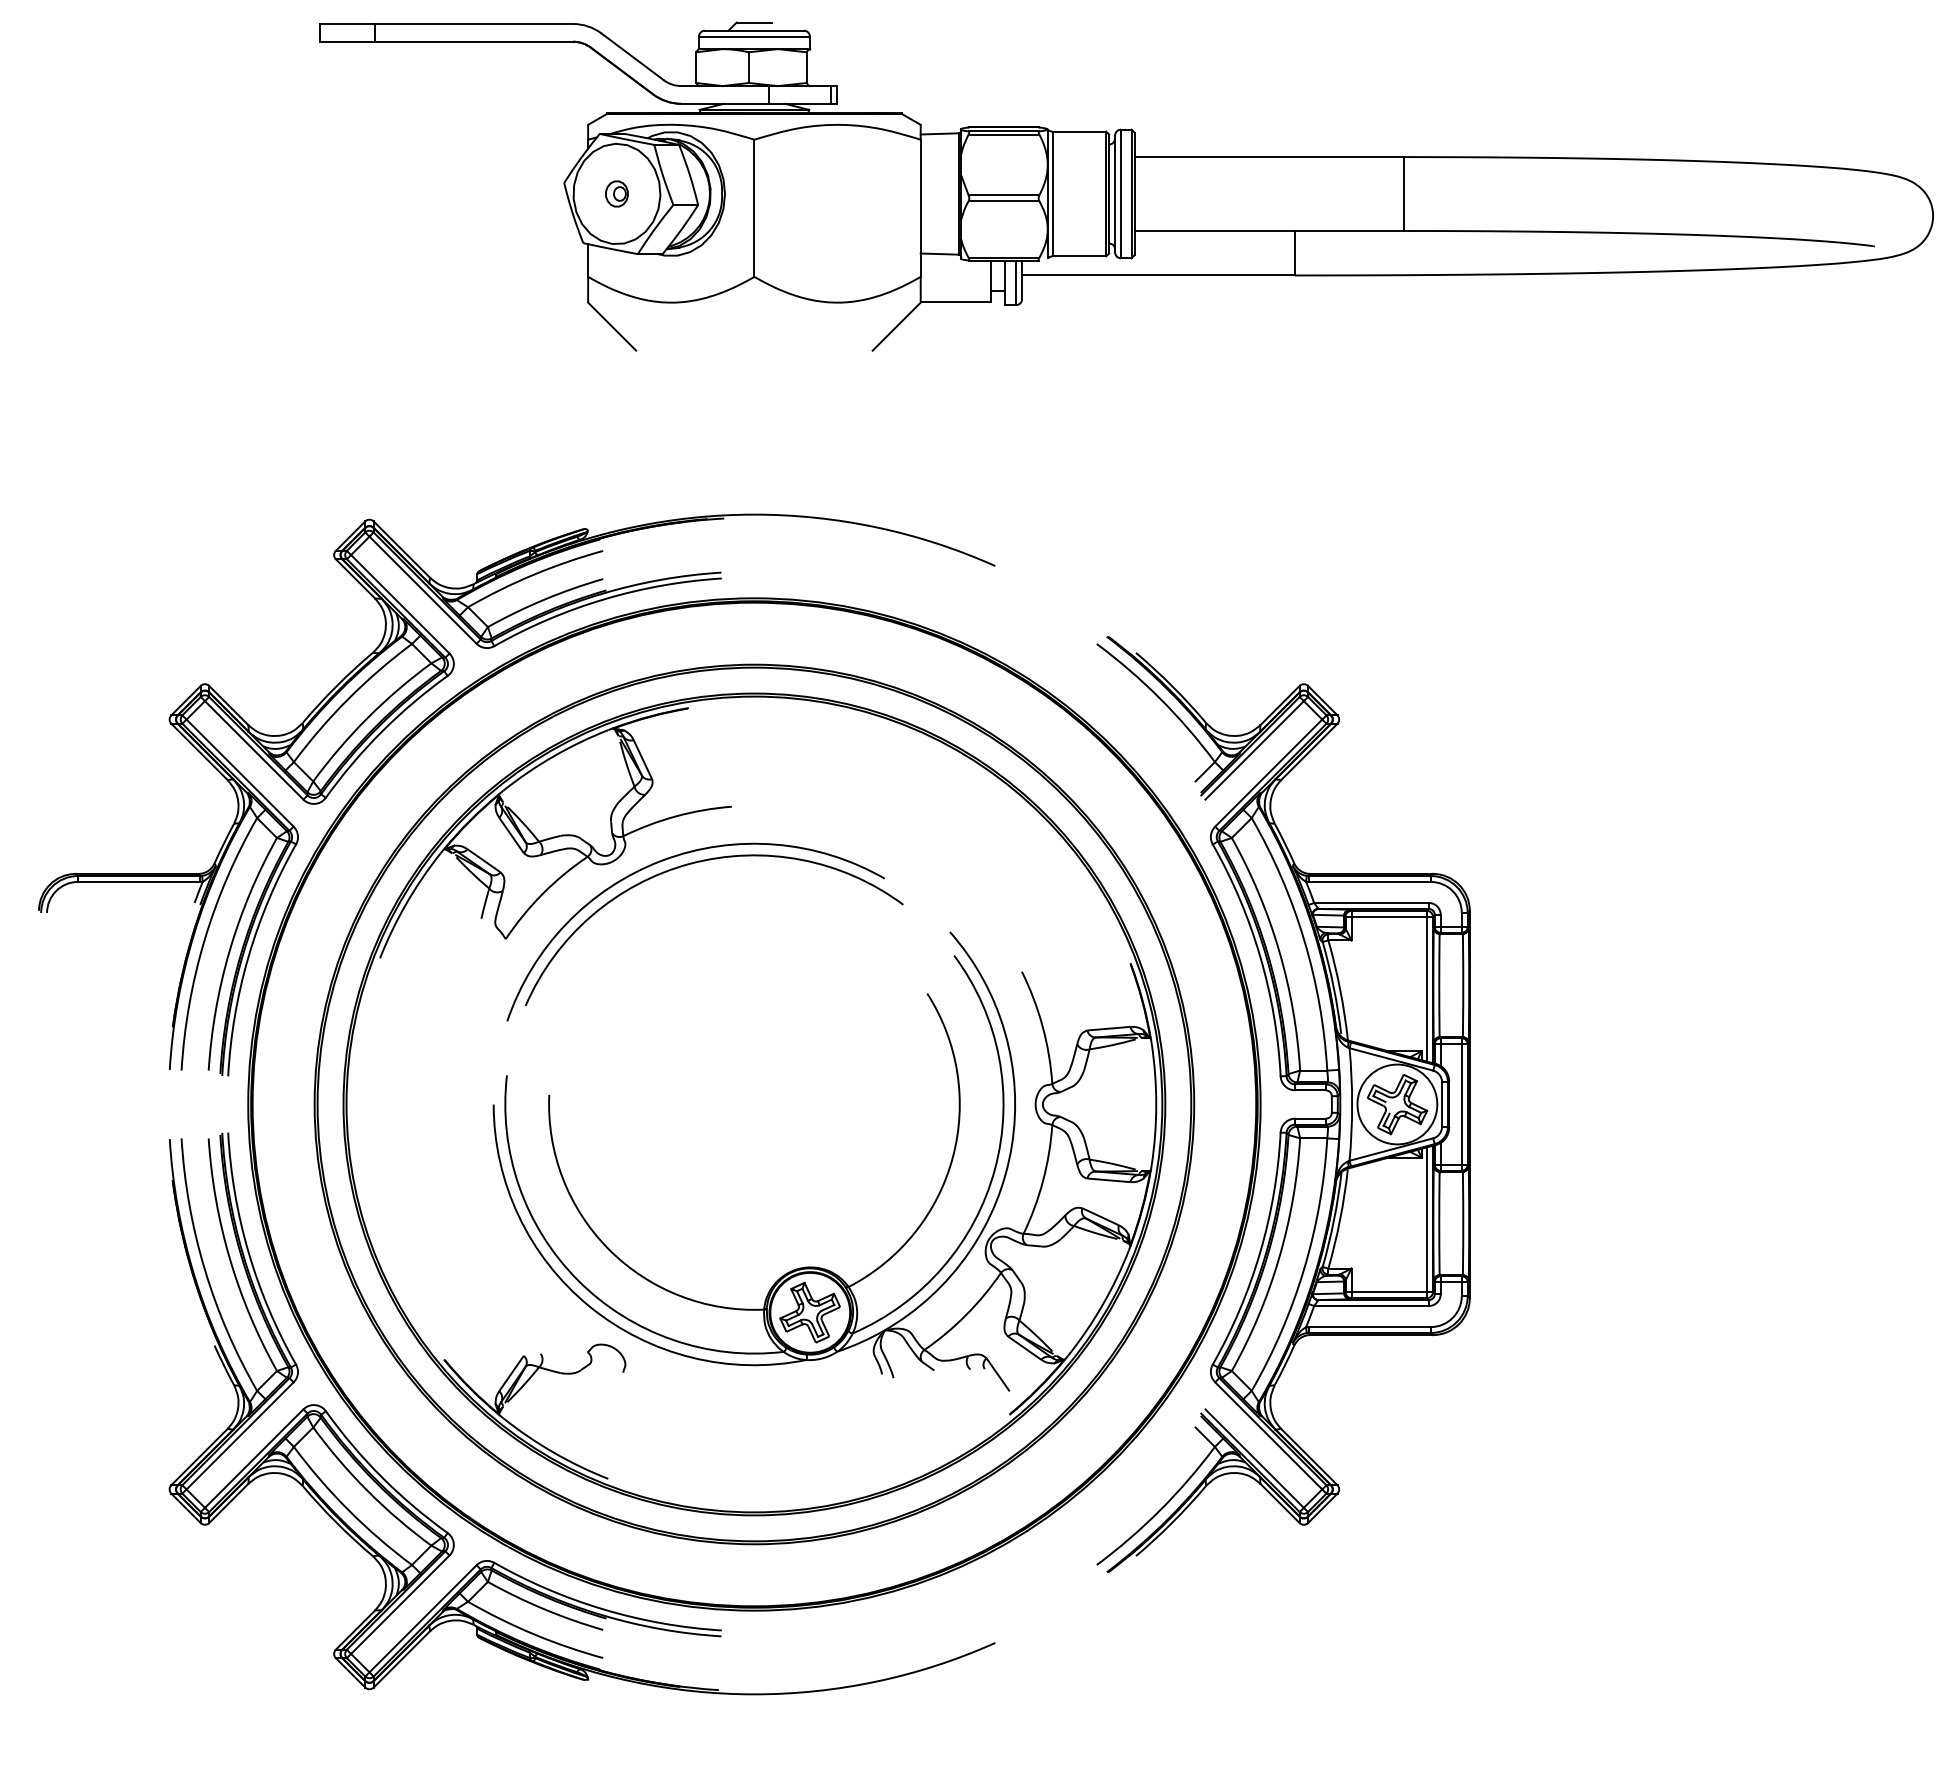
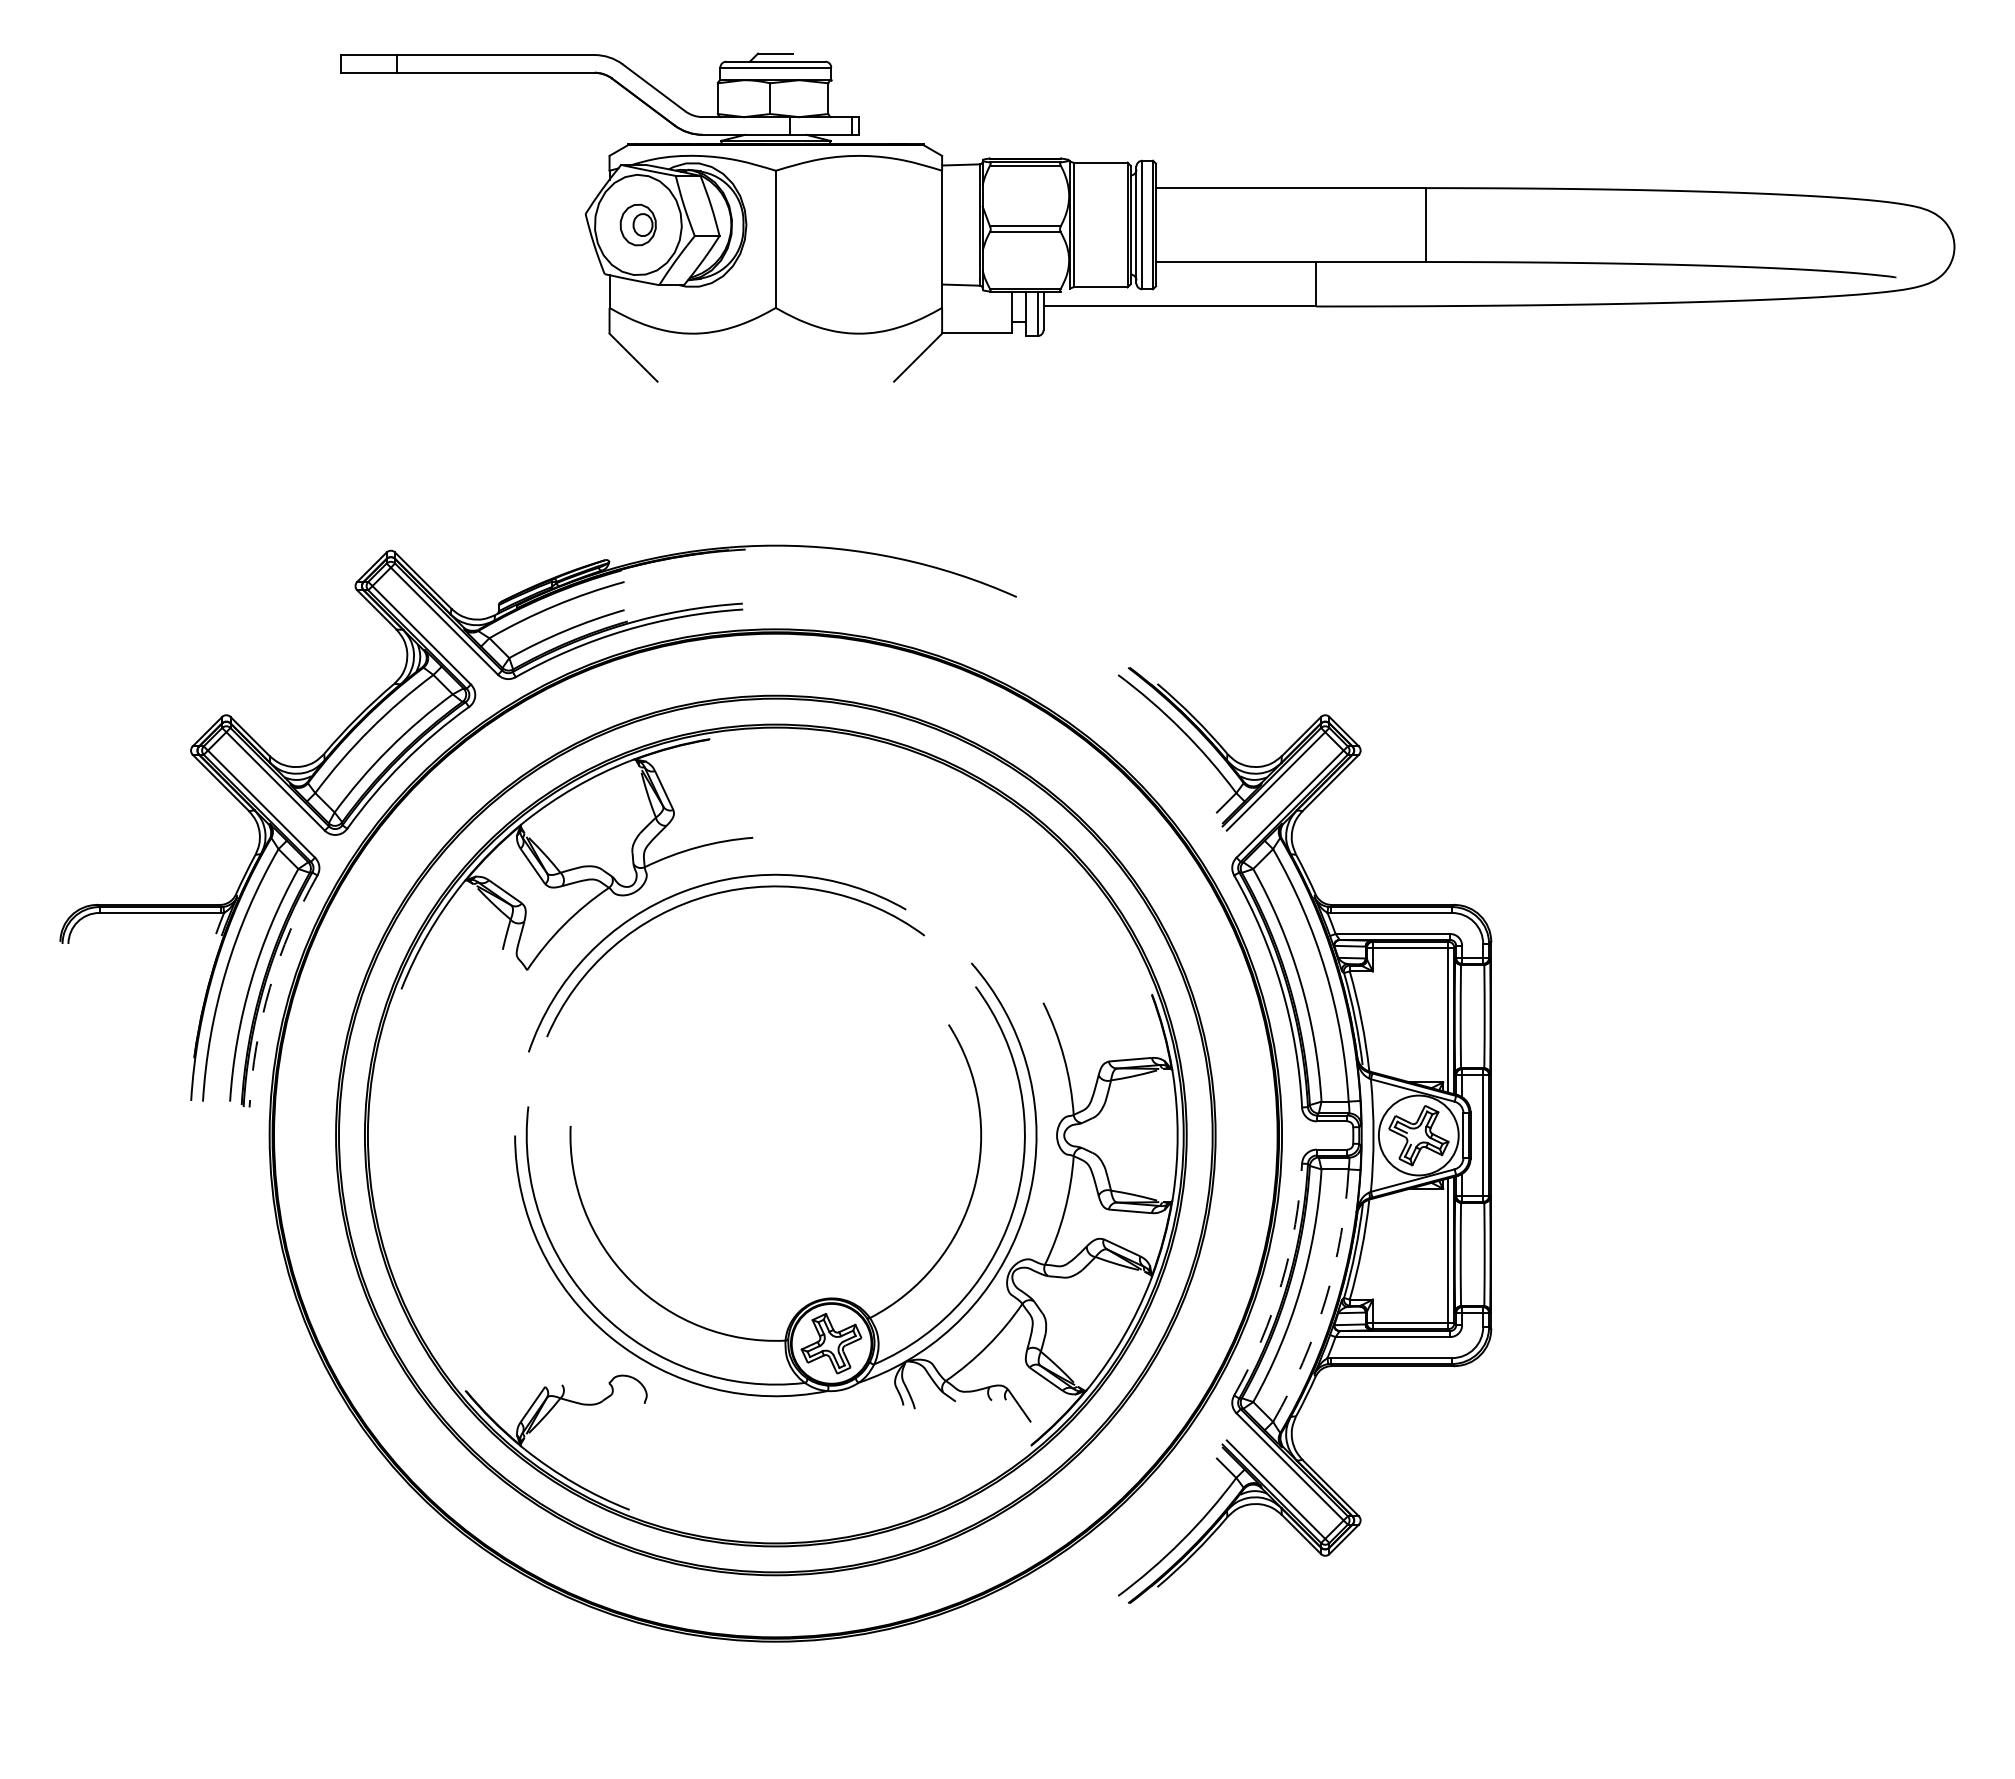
part: (617, 193) -> (638, 224), size x1.6
arc: (249, 956) -> (270, 987), solid -> dashed
arc: (1260, 1252) -> (1281, 1283), solid -> dashed
arc: (1304, 1269) -> (1325, 1300), solid -> dashed
part: (498, 1563) -> (519, 1594), removed

